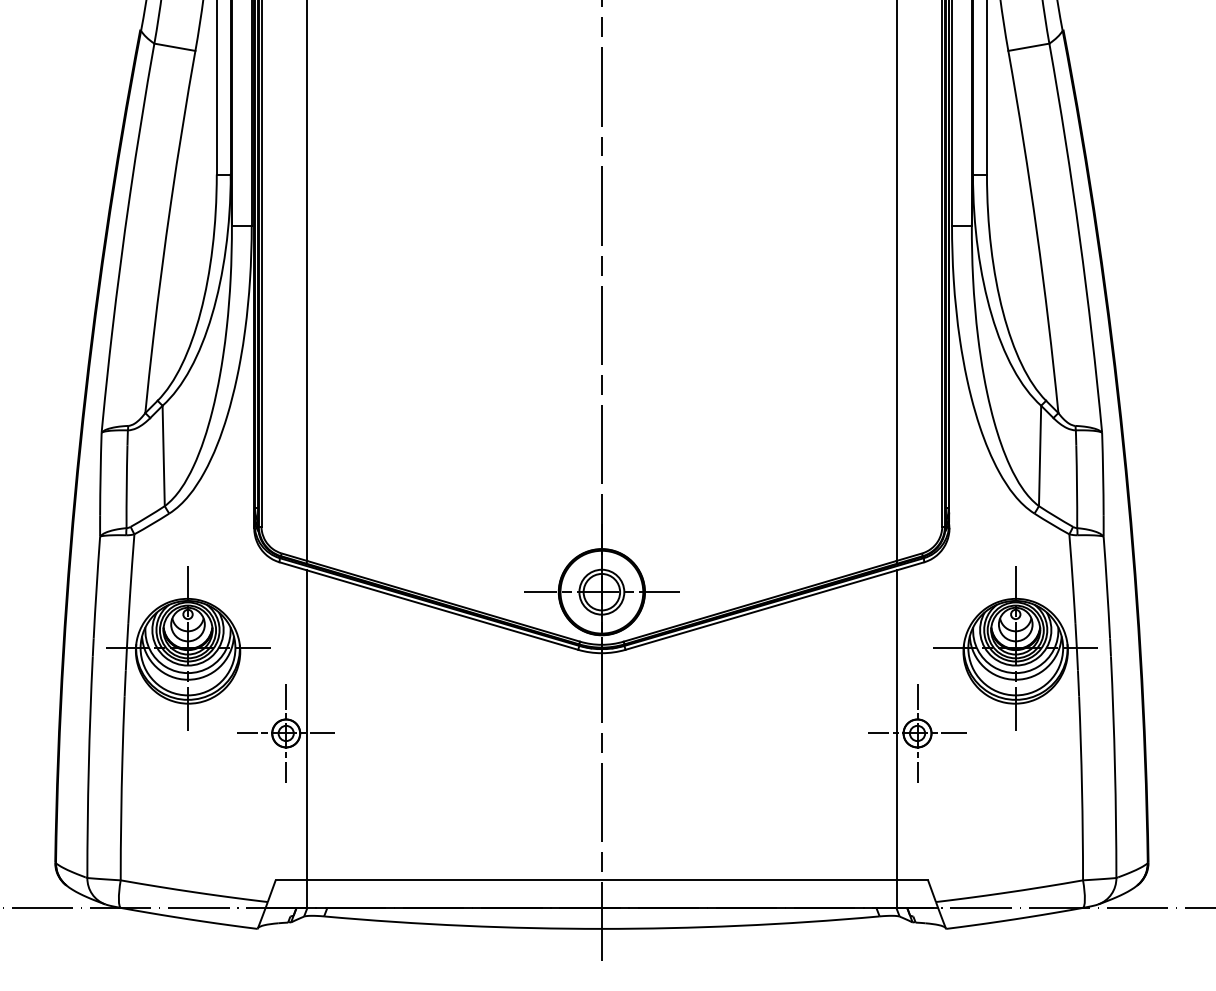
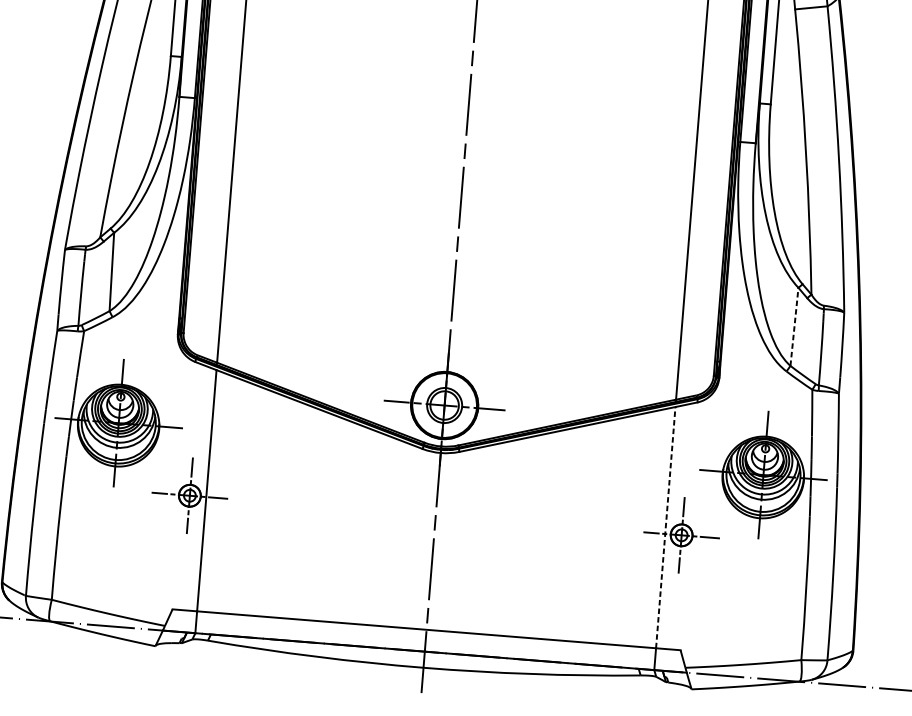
line: (1040, 455) -> (794, 326), solid -> dashed
line: (896, 725) -> (665, 527), solid -> dashed

